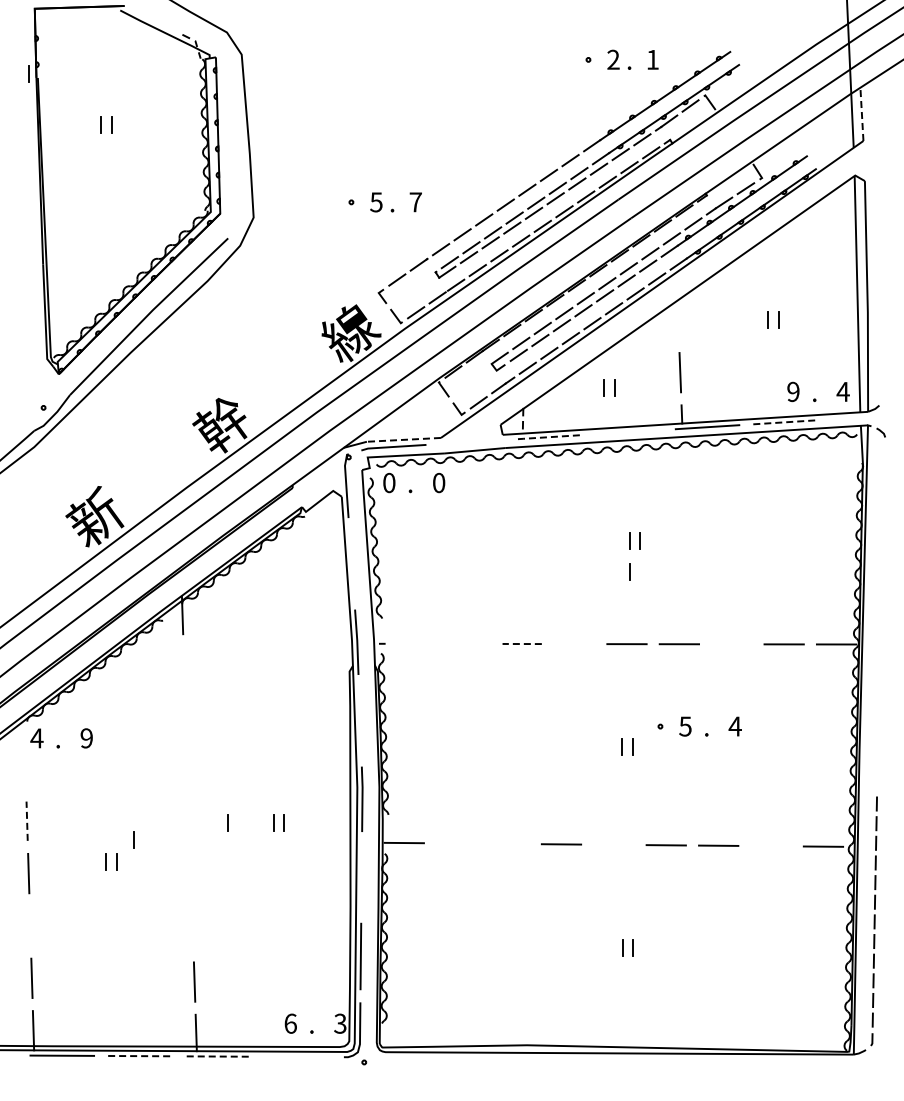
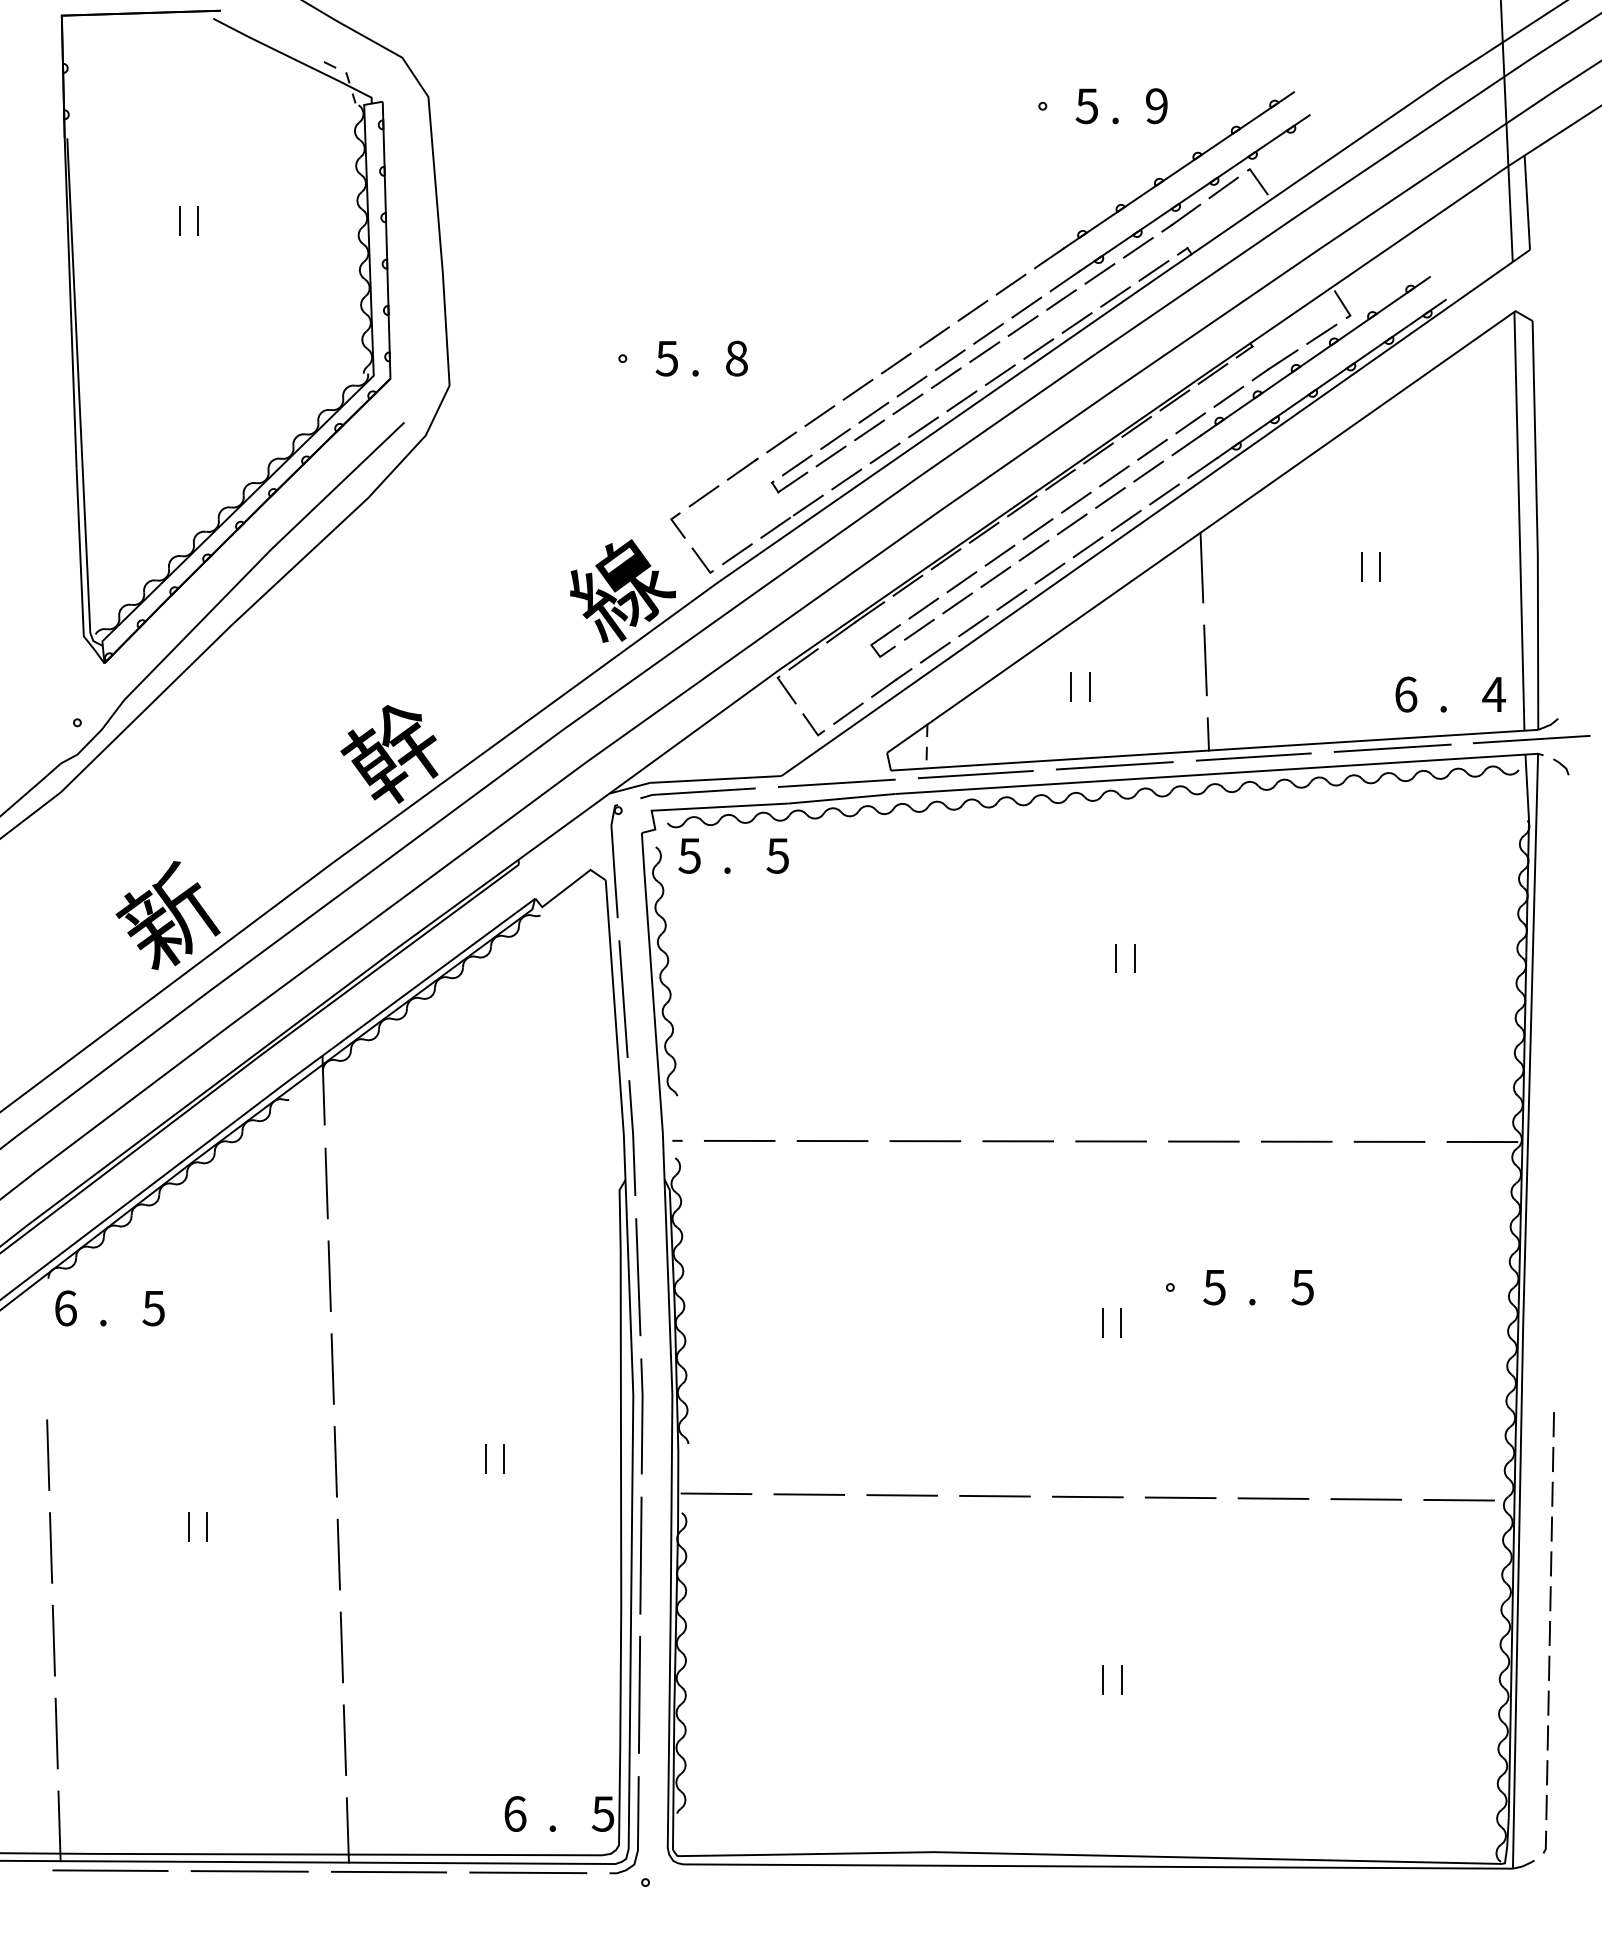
text: (613, 59) -> (1087, 105), 2 -> 5
text: (652, 59) -> (1156, 105), 1 -> 9
line: (28, 73) -> (50, 130), removed
line: (861, 114) -> (1526, 202), dashed -> solid
text: (415, 202) -> (736, 358), 7 -> 8
line: (678, 319) -> (1202, 566), added
text: (793, 391) -> (1406, 693), 9 -> 6
line: (864, 417) -> (1531, 739), added
line: (785, 422) -> (1391, 748), dashed -> solid
line: (628, 432) -> (1113, 766), added
line: (549, 437) -> (973, 775), dashed -> solid
line: (403, 439) -> (715, 778), dashed -> solid
line: (471, 441) -> (835, 782), added
text: (388, 482) -> (688, 855), 0 -> 5
text: (438, 482) -> (777, 855), 0 -> 5
line: (351, 563) -> (622, 998), added
line: (629, 571) -> (1115, 1012), removed
line: (417, 643) -> (739, 1140), added
line: (469, 643) -> (832, 1140), added
line: (522, 644) -> (925, 1142), dashed -> solid
line: (574, 644) -> (1018, 1142), added
line: (731, 644) -> (1296, 1142), added
line: (183, 667) -> (325, 1182), added
line: (185, 719) -> (328, 1274), added
line: (359, 720) -> (637, 1276), added
text: (734, 726) -> (1301, 1287), 4 -> 5
text: (36, 738) -> (64, 1308), 4 -> 6
text: (86, 738) -> (153, 1308), 9 -> 5
line: (187, 772) -> (332, 1368), added
line: (27, 821) -> (48, 1455), dashed -> solid
line: (227, 822) -> (403, 1457), removed
line: (189, 824) -> (335, 1460), added
line: (133, 839) -> (236, 1487), removed
line: (456, 843) -> (808, 1494), added
line: (508, 843) -> (901, 1494), added
line: (613, 844) -> (1087, 1496), added
line: (770, 846) -> (1365, 1499), added
line: (190, 876) -> (337, 1553), added
line: (361, 877) -> (640, 1554), added
line: (29, 925) -> (52, 1639), added
line: (192, 929) -> (341, 1647), added
text: (340, 1023) -> (603, 1813), 3 -> 5
line: (140, 1056) -> (249, 1872), dashed -> solid
line: (218, 1056) -> (387, 1872), dashed -> solid
line: (297, 1056) -> (527, 1872), added

